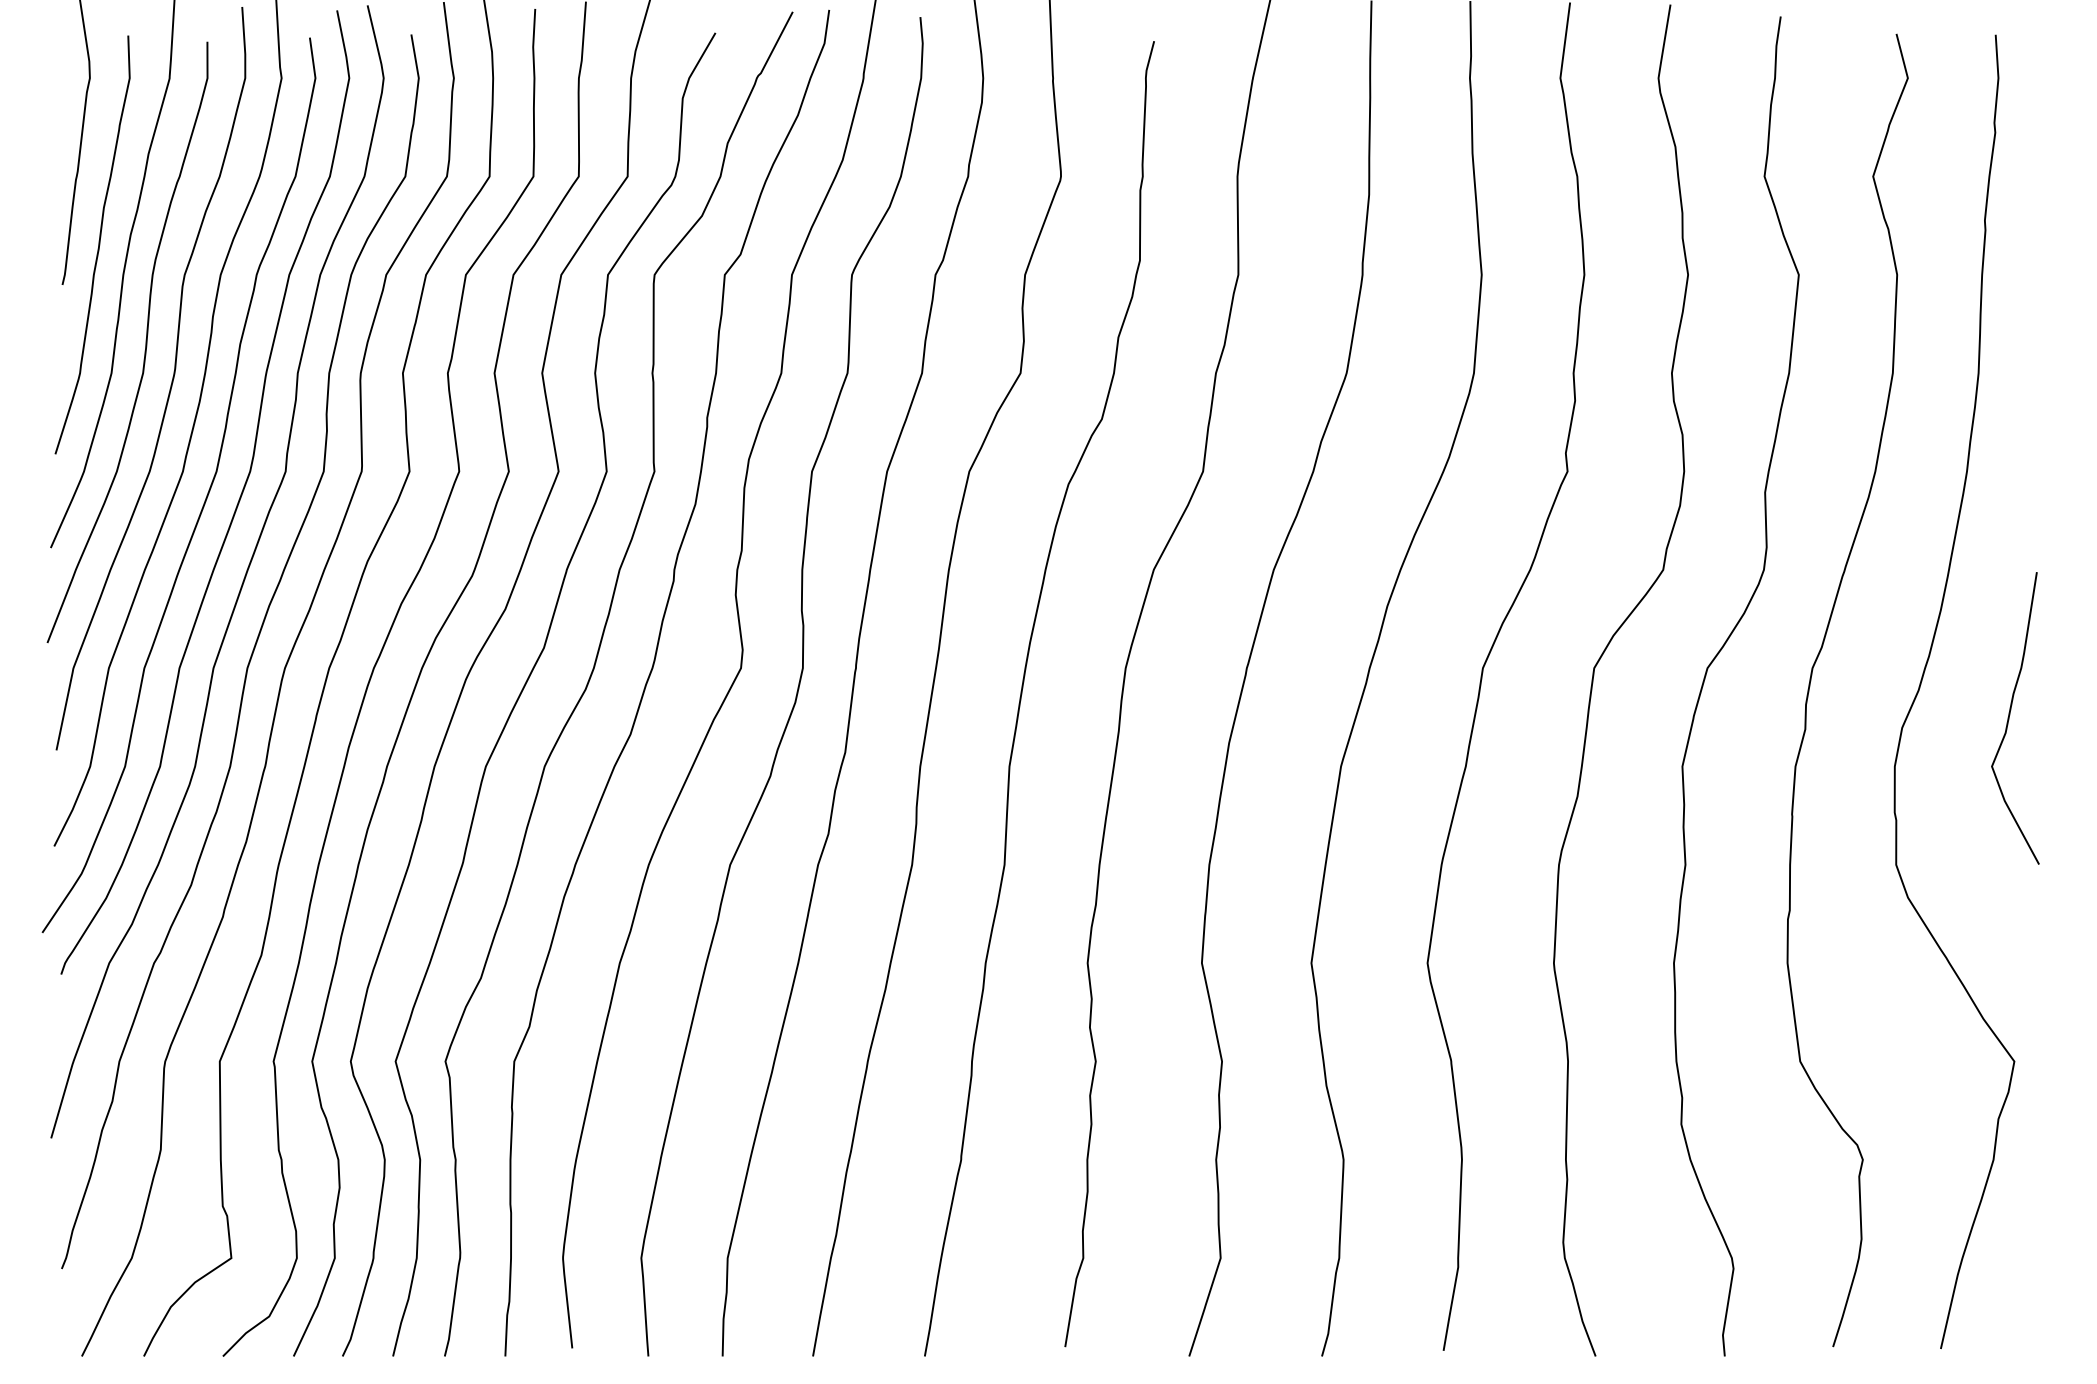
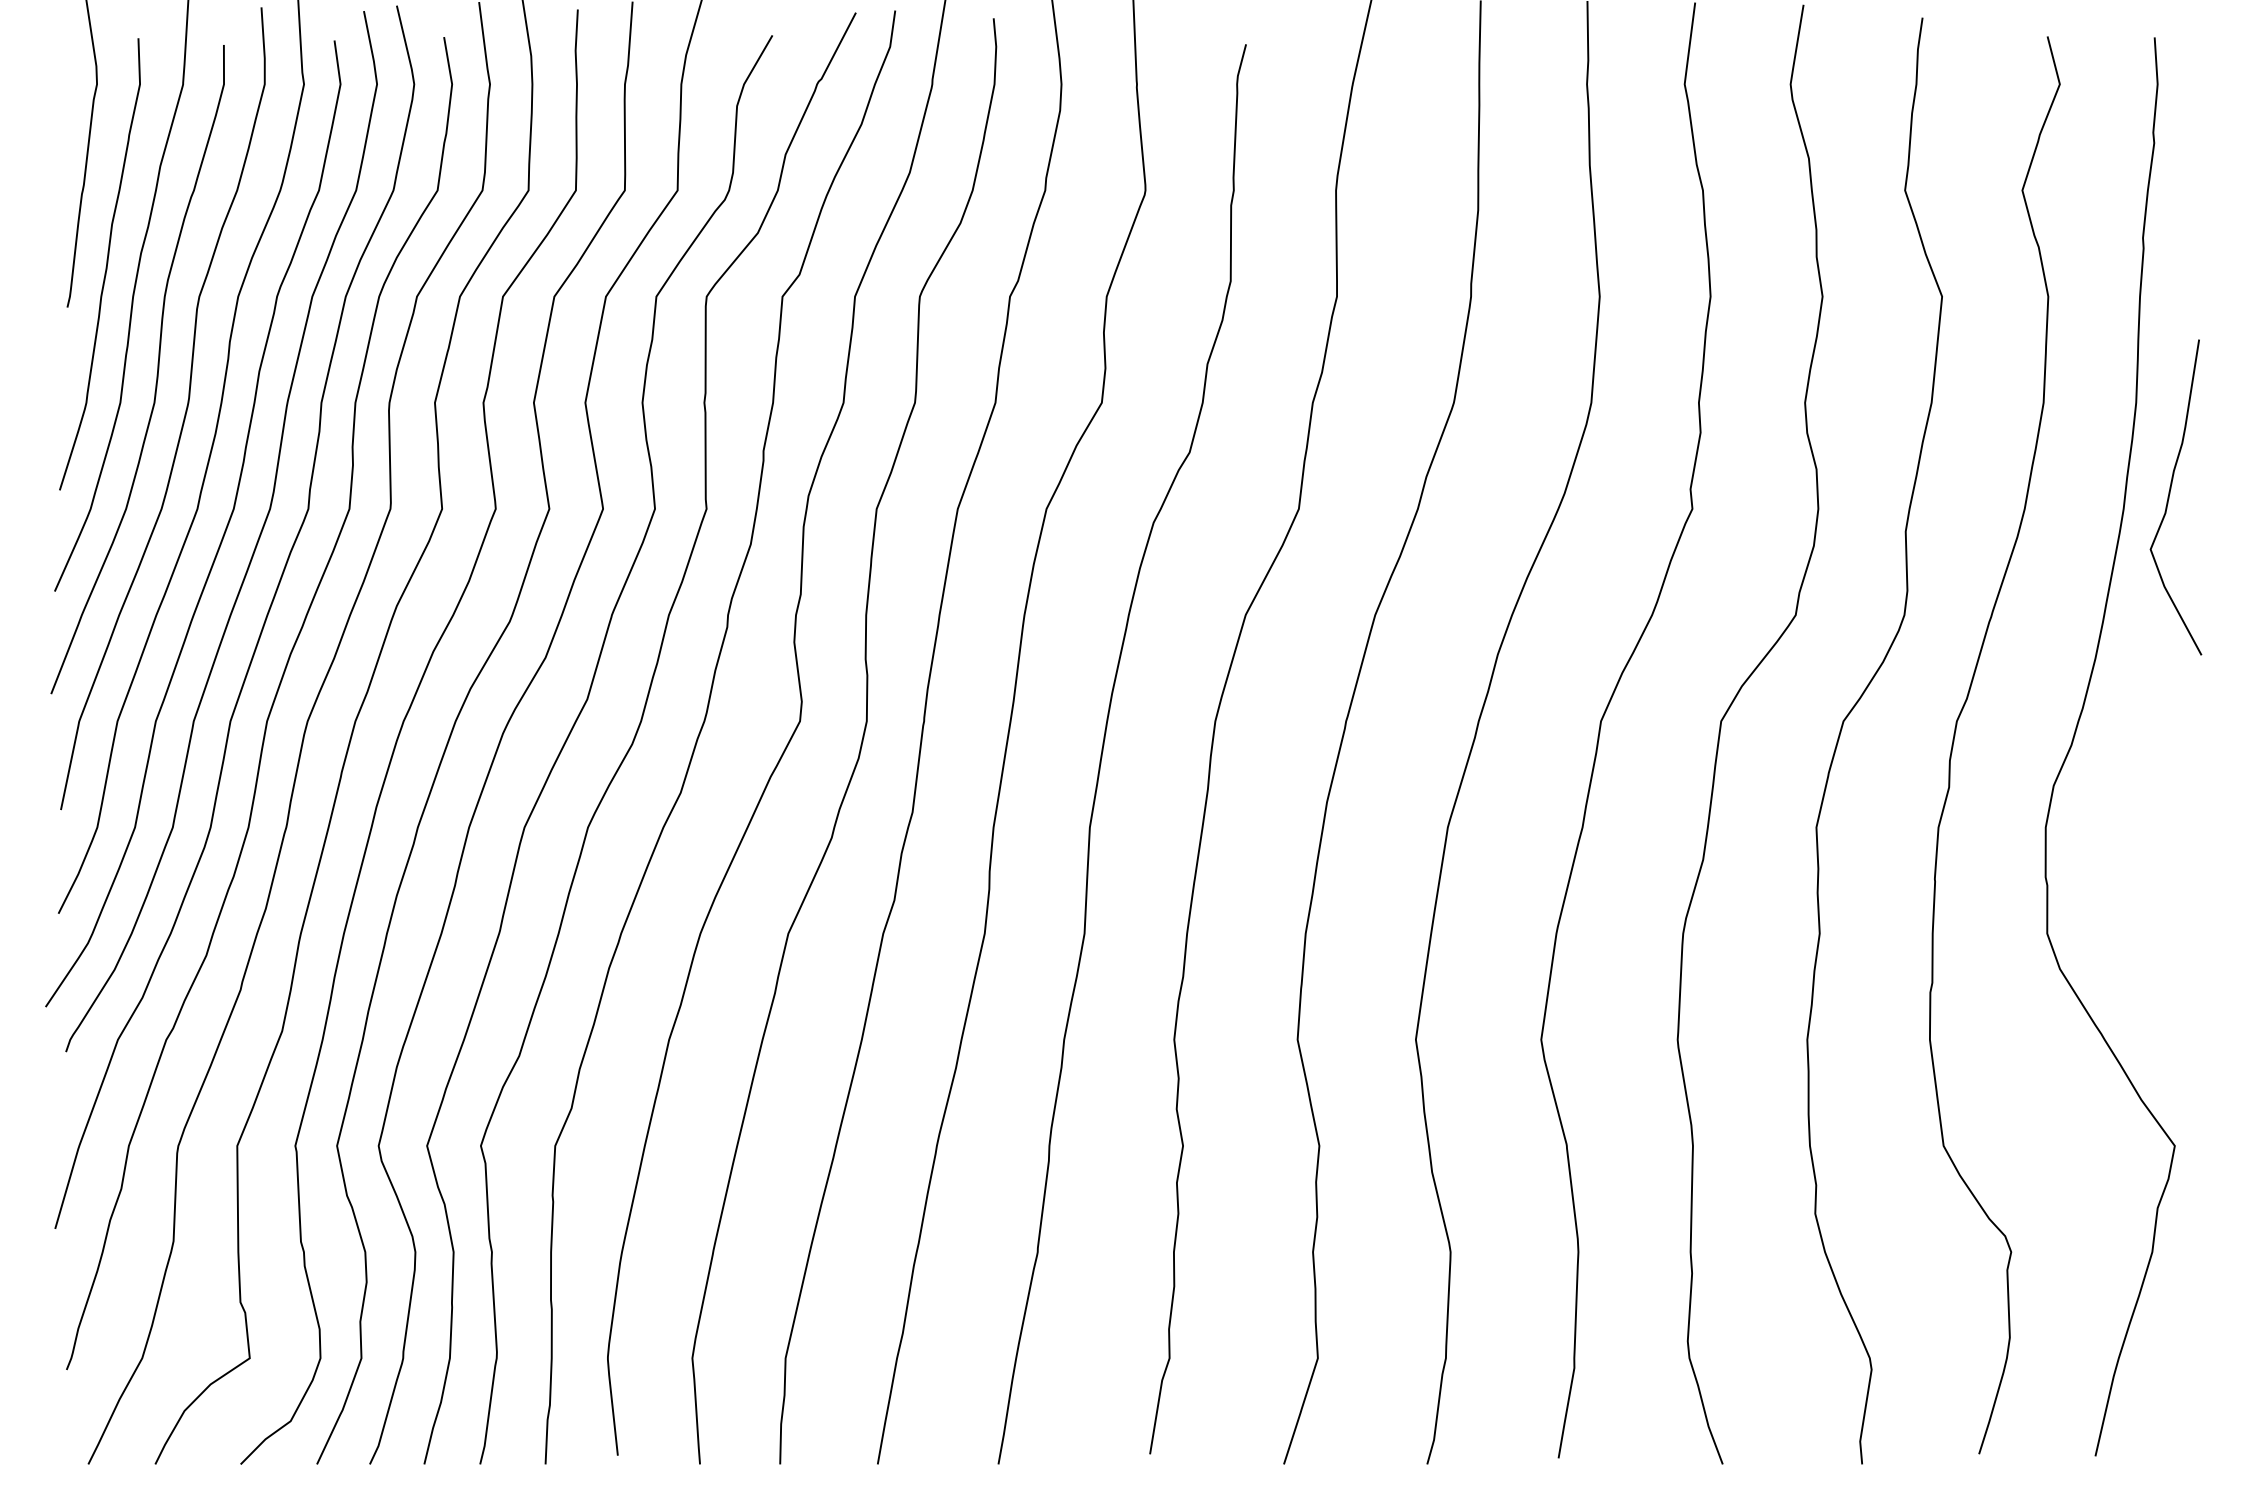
curve: (2010, 715) -> (2170, 494), moved

